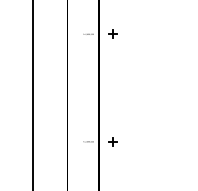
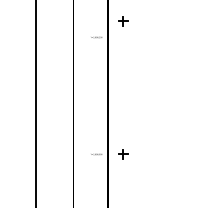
part: (112, 33) -> (122, 20), moved

